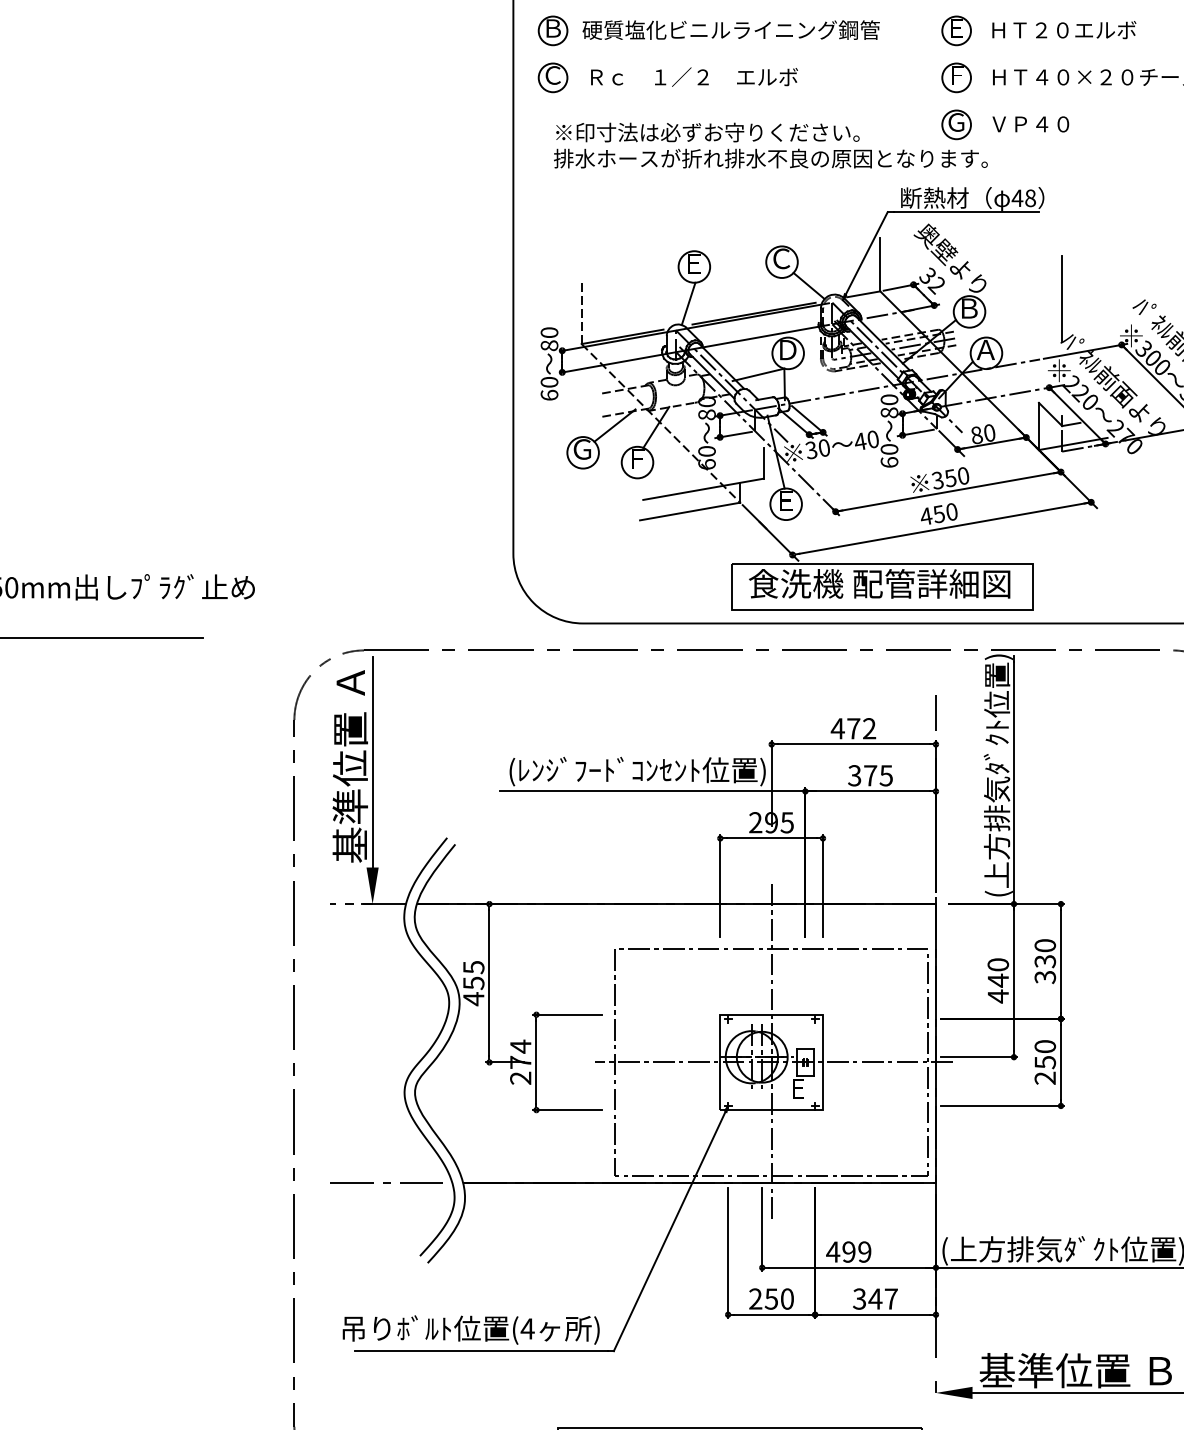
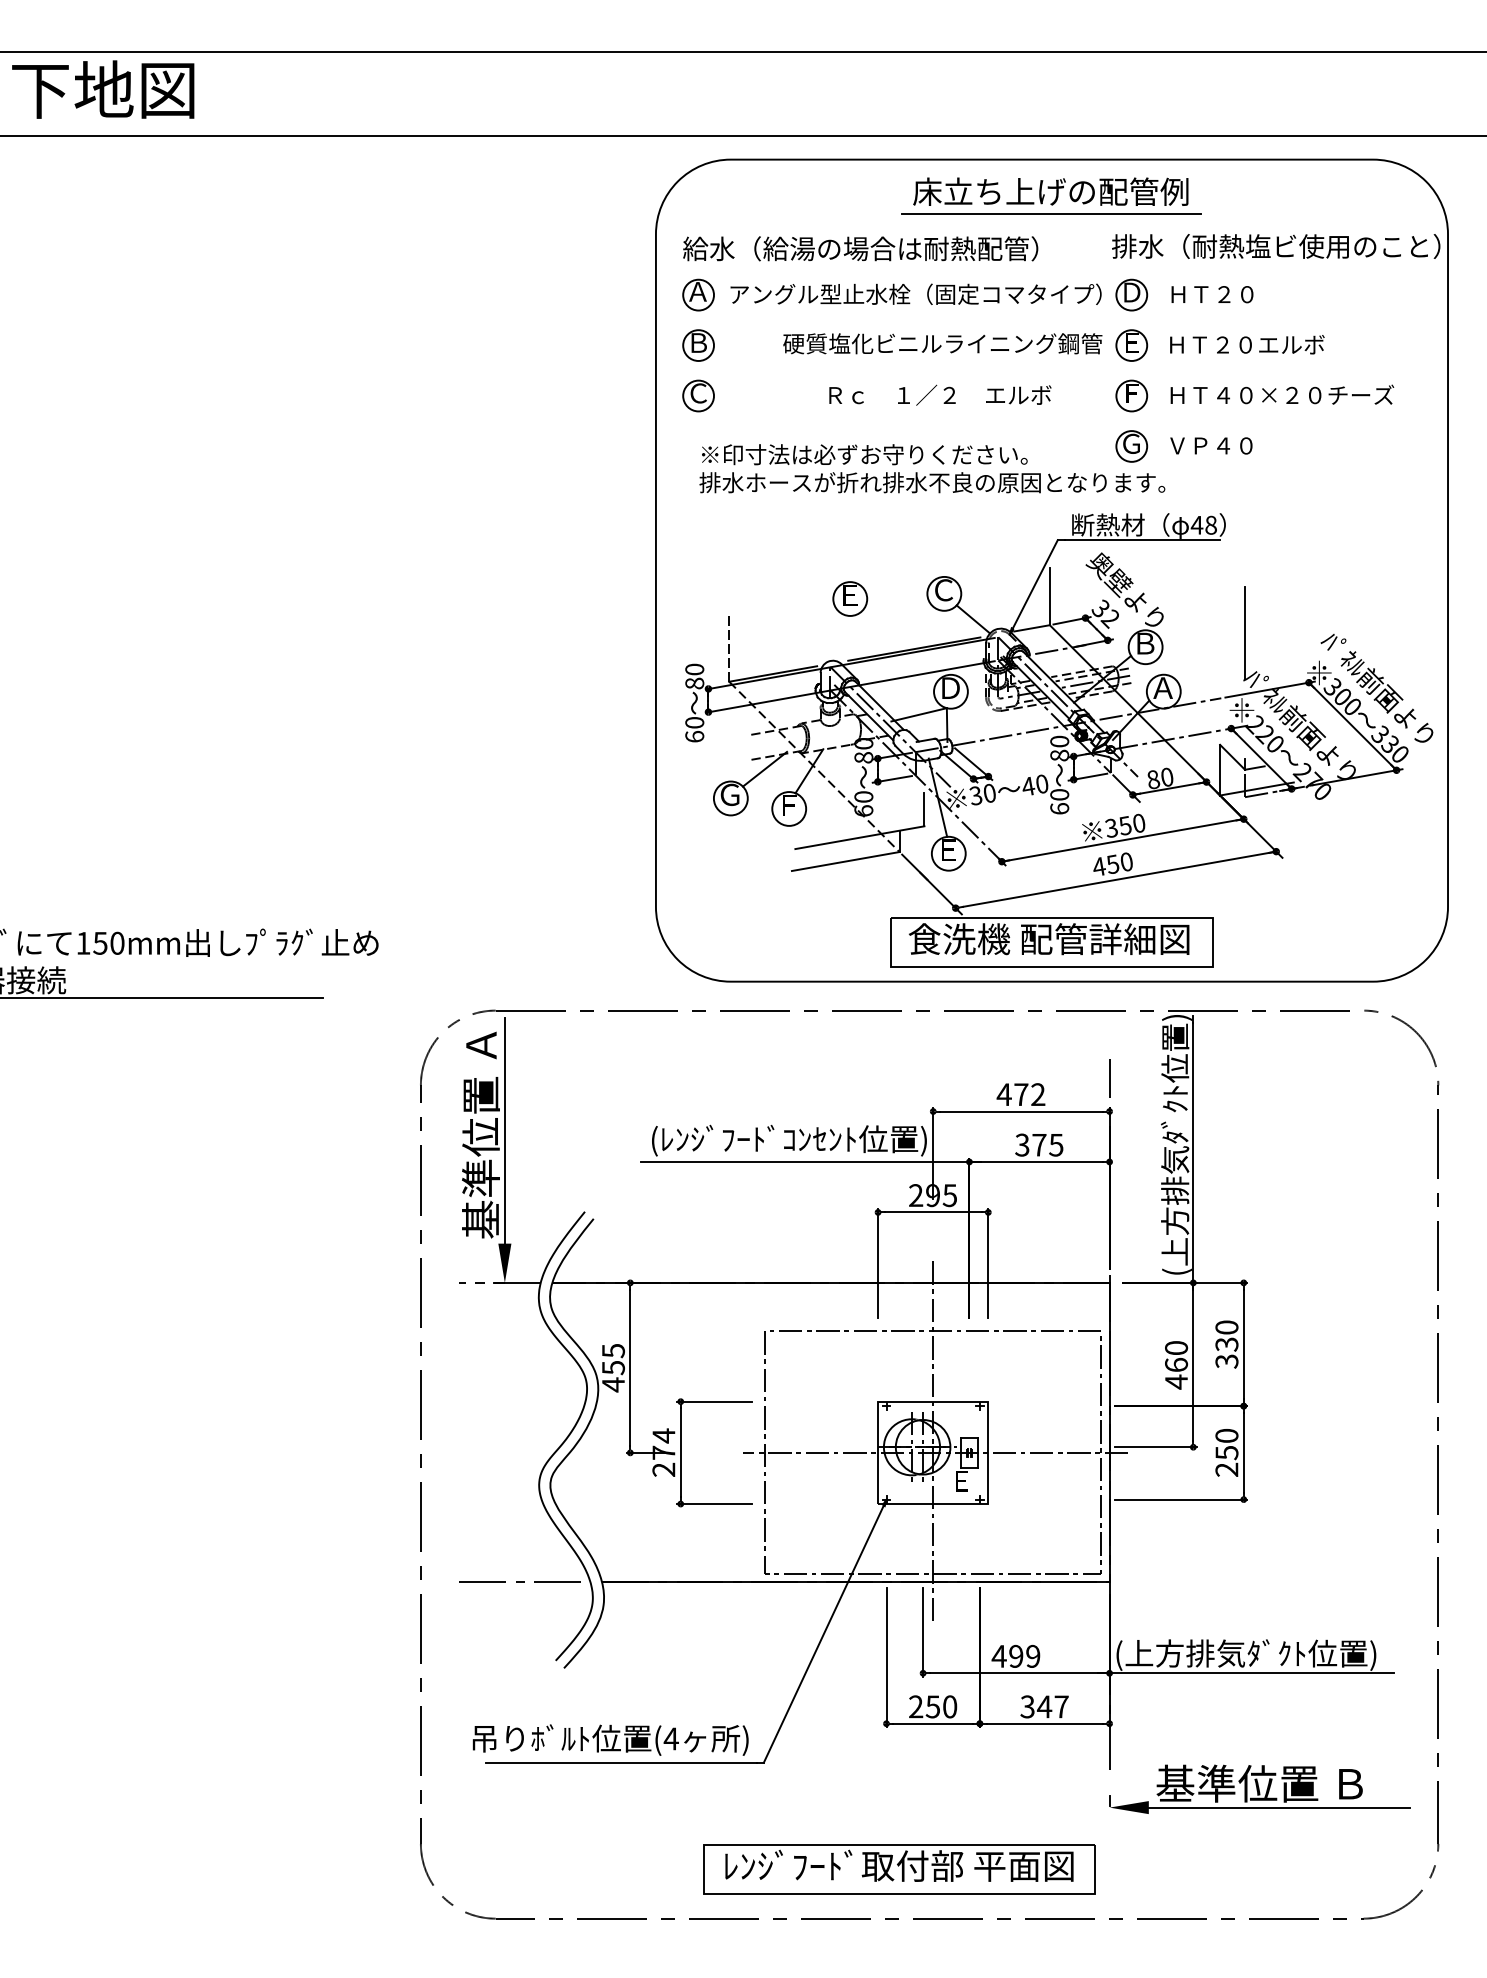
text: (730, 29) -> (942, 343), moved
text: (694, 76) -> (940, 394), moved
line: (688, 303) -> (843, 638), removed
text: (998, 980) -> (1176, 1364), 440 -> 460

